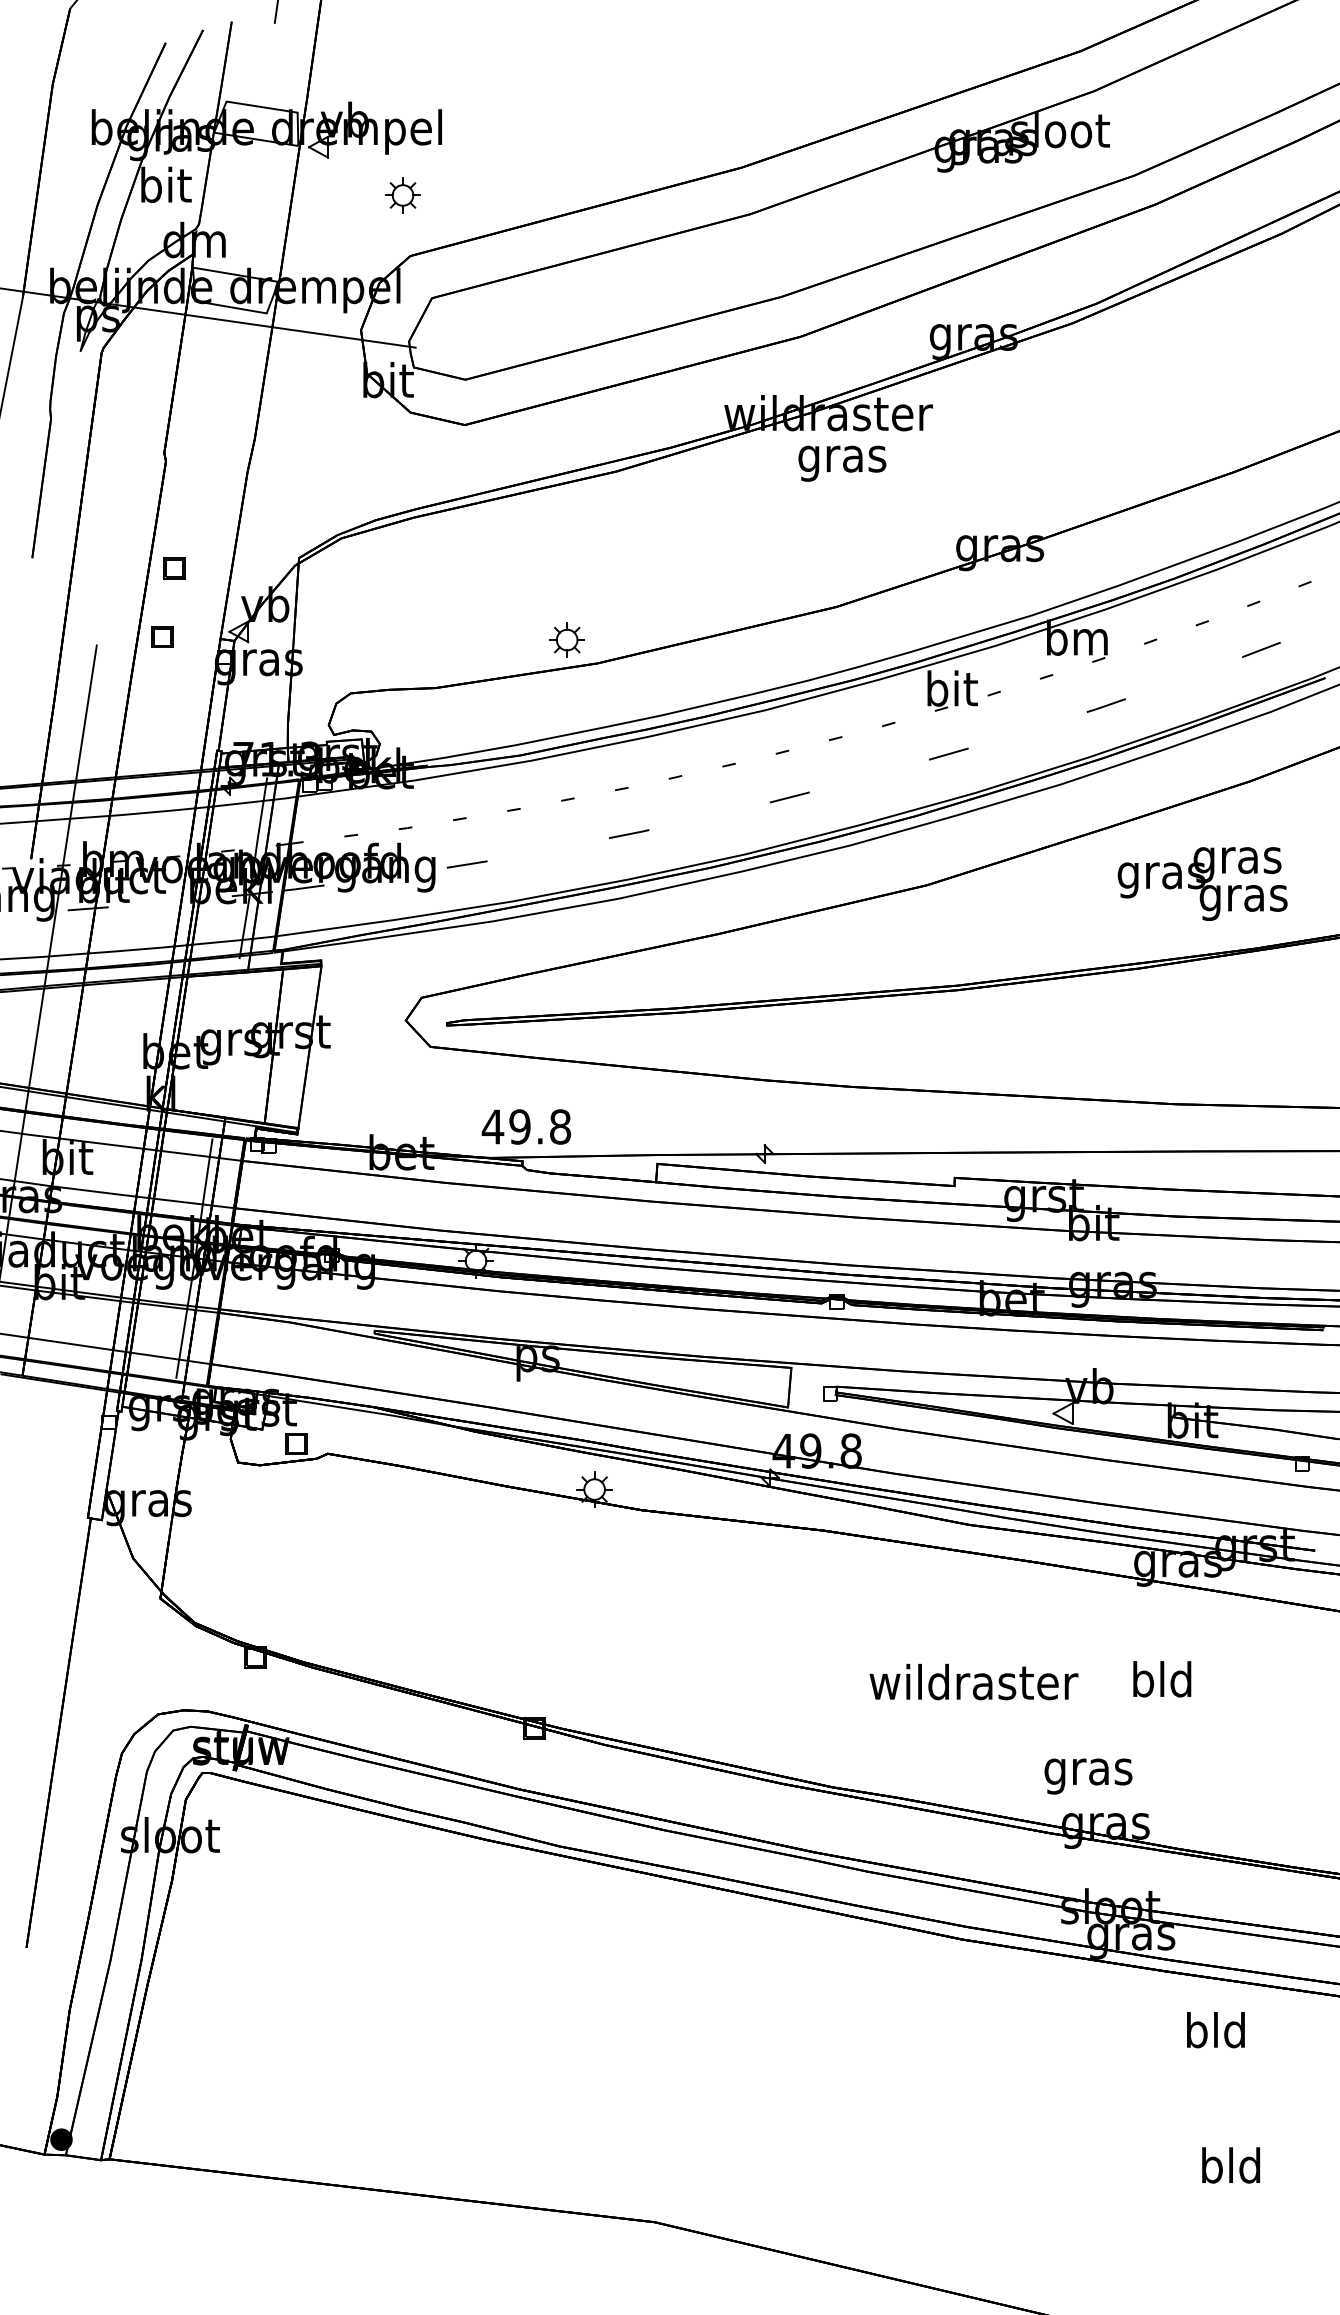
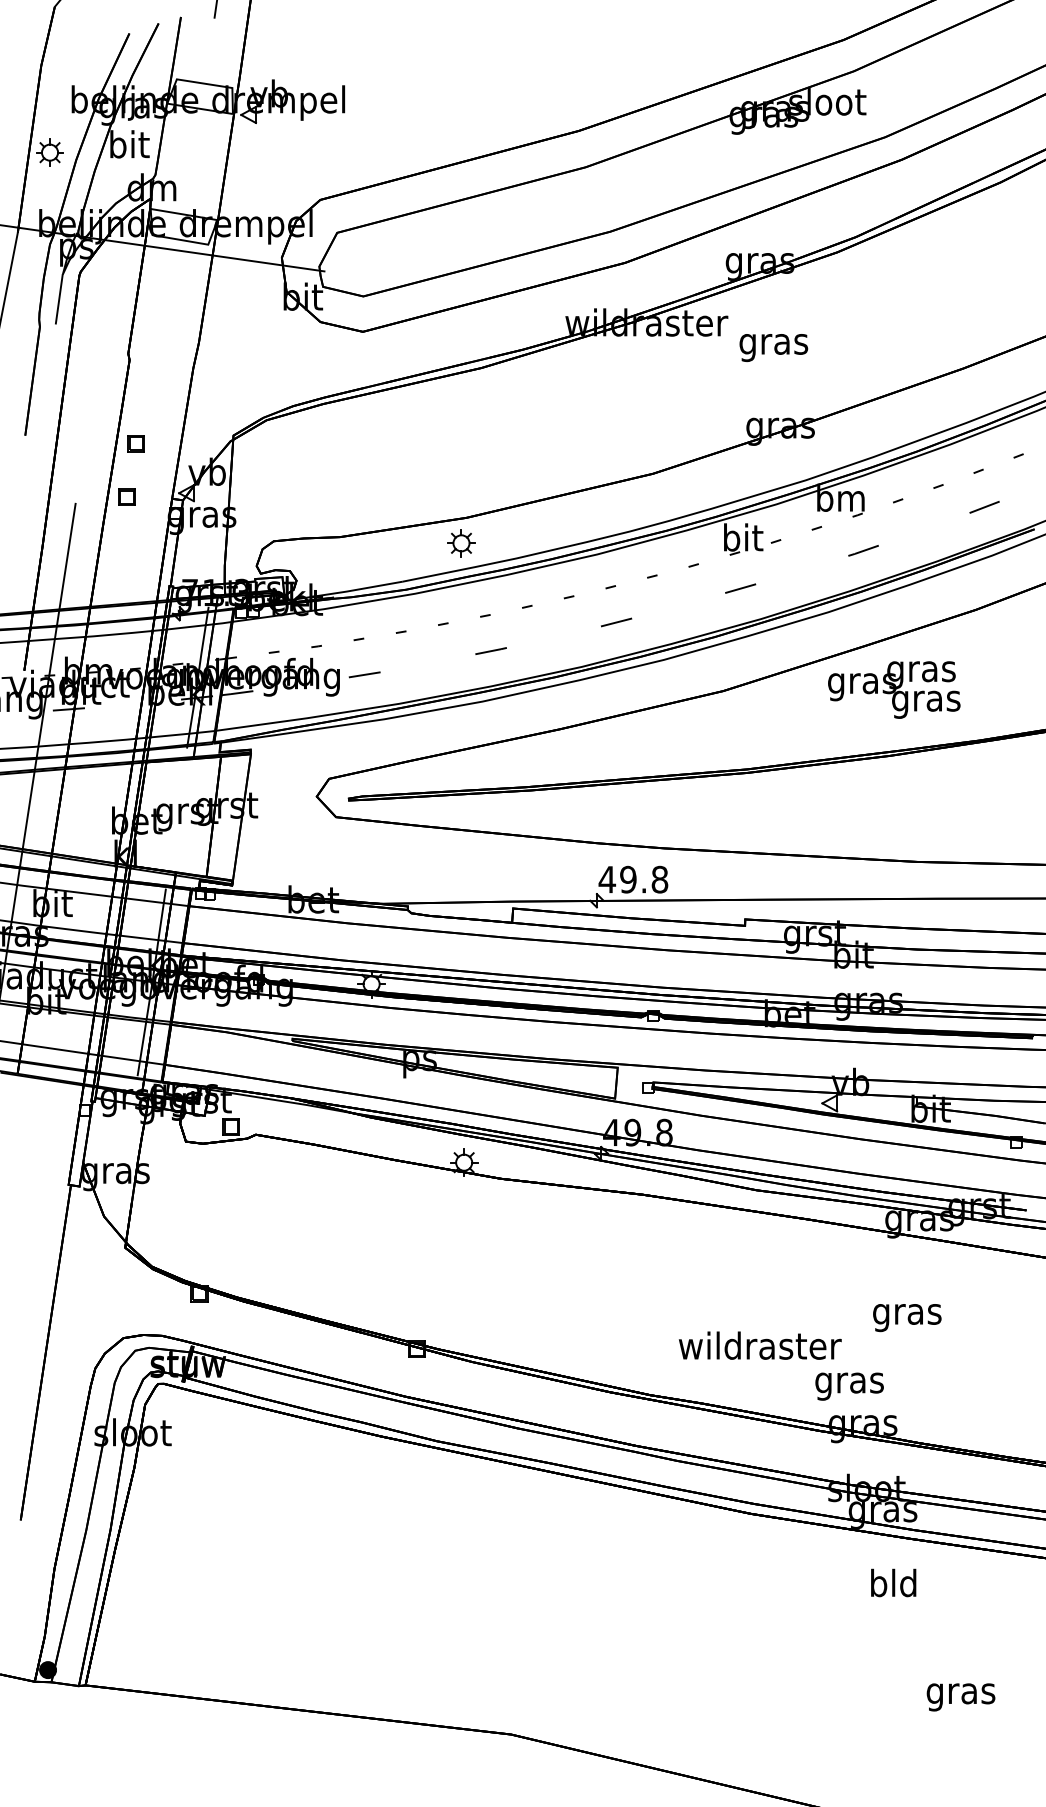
part: (402, 195) -> (49, 152), moved
line: (75, 383) -> (58, 299), added
text: (842, 463) -> (773, 347), moved
part: (566, 639) -> (460, 542), moved
text: (1202, 883) -> (894, 689), moved
text: (526, 1126) -> (633, 879), moved
text: (973, 1681) -> (759, 1345), moved
text: (1162, 1683) -> (907, 1314), bld -> gras
text: (1215, 2030) -> (893, 1583), moved
text: (1231, 2169) -> (961, 1693), bld -> gras

